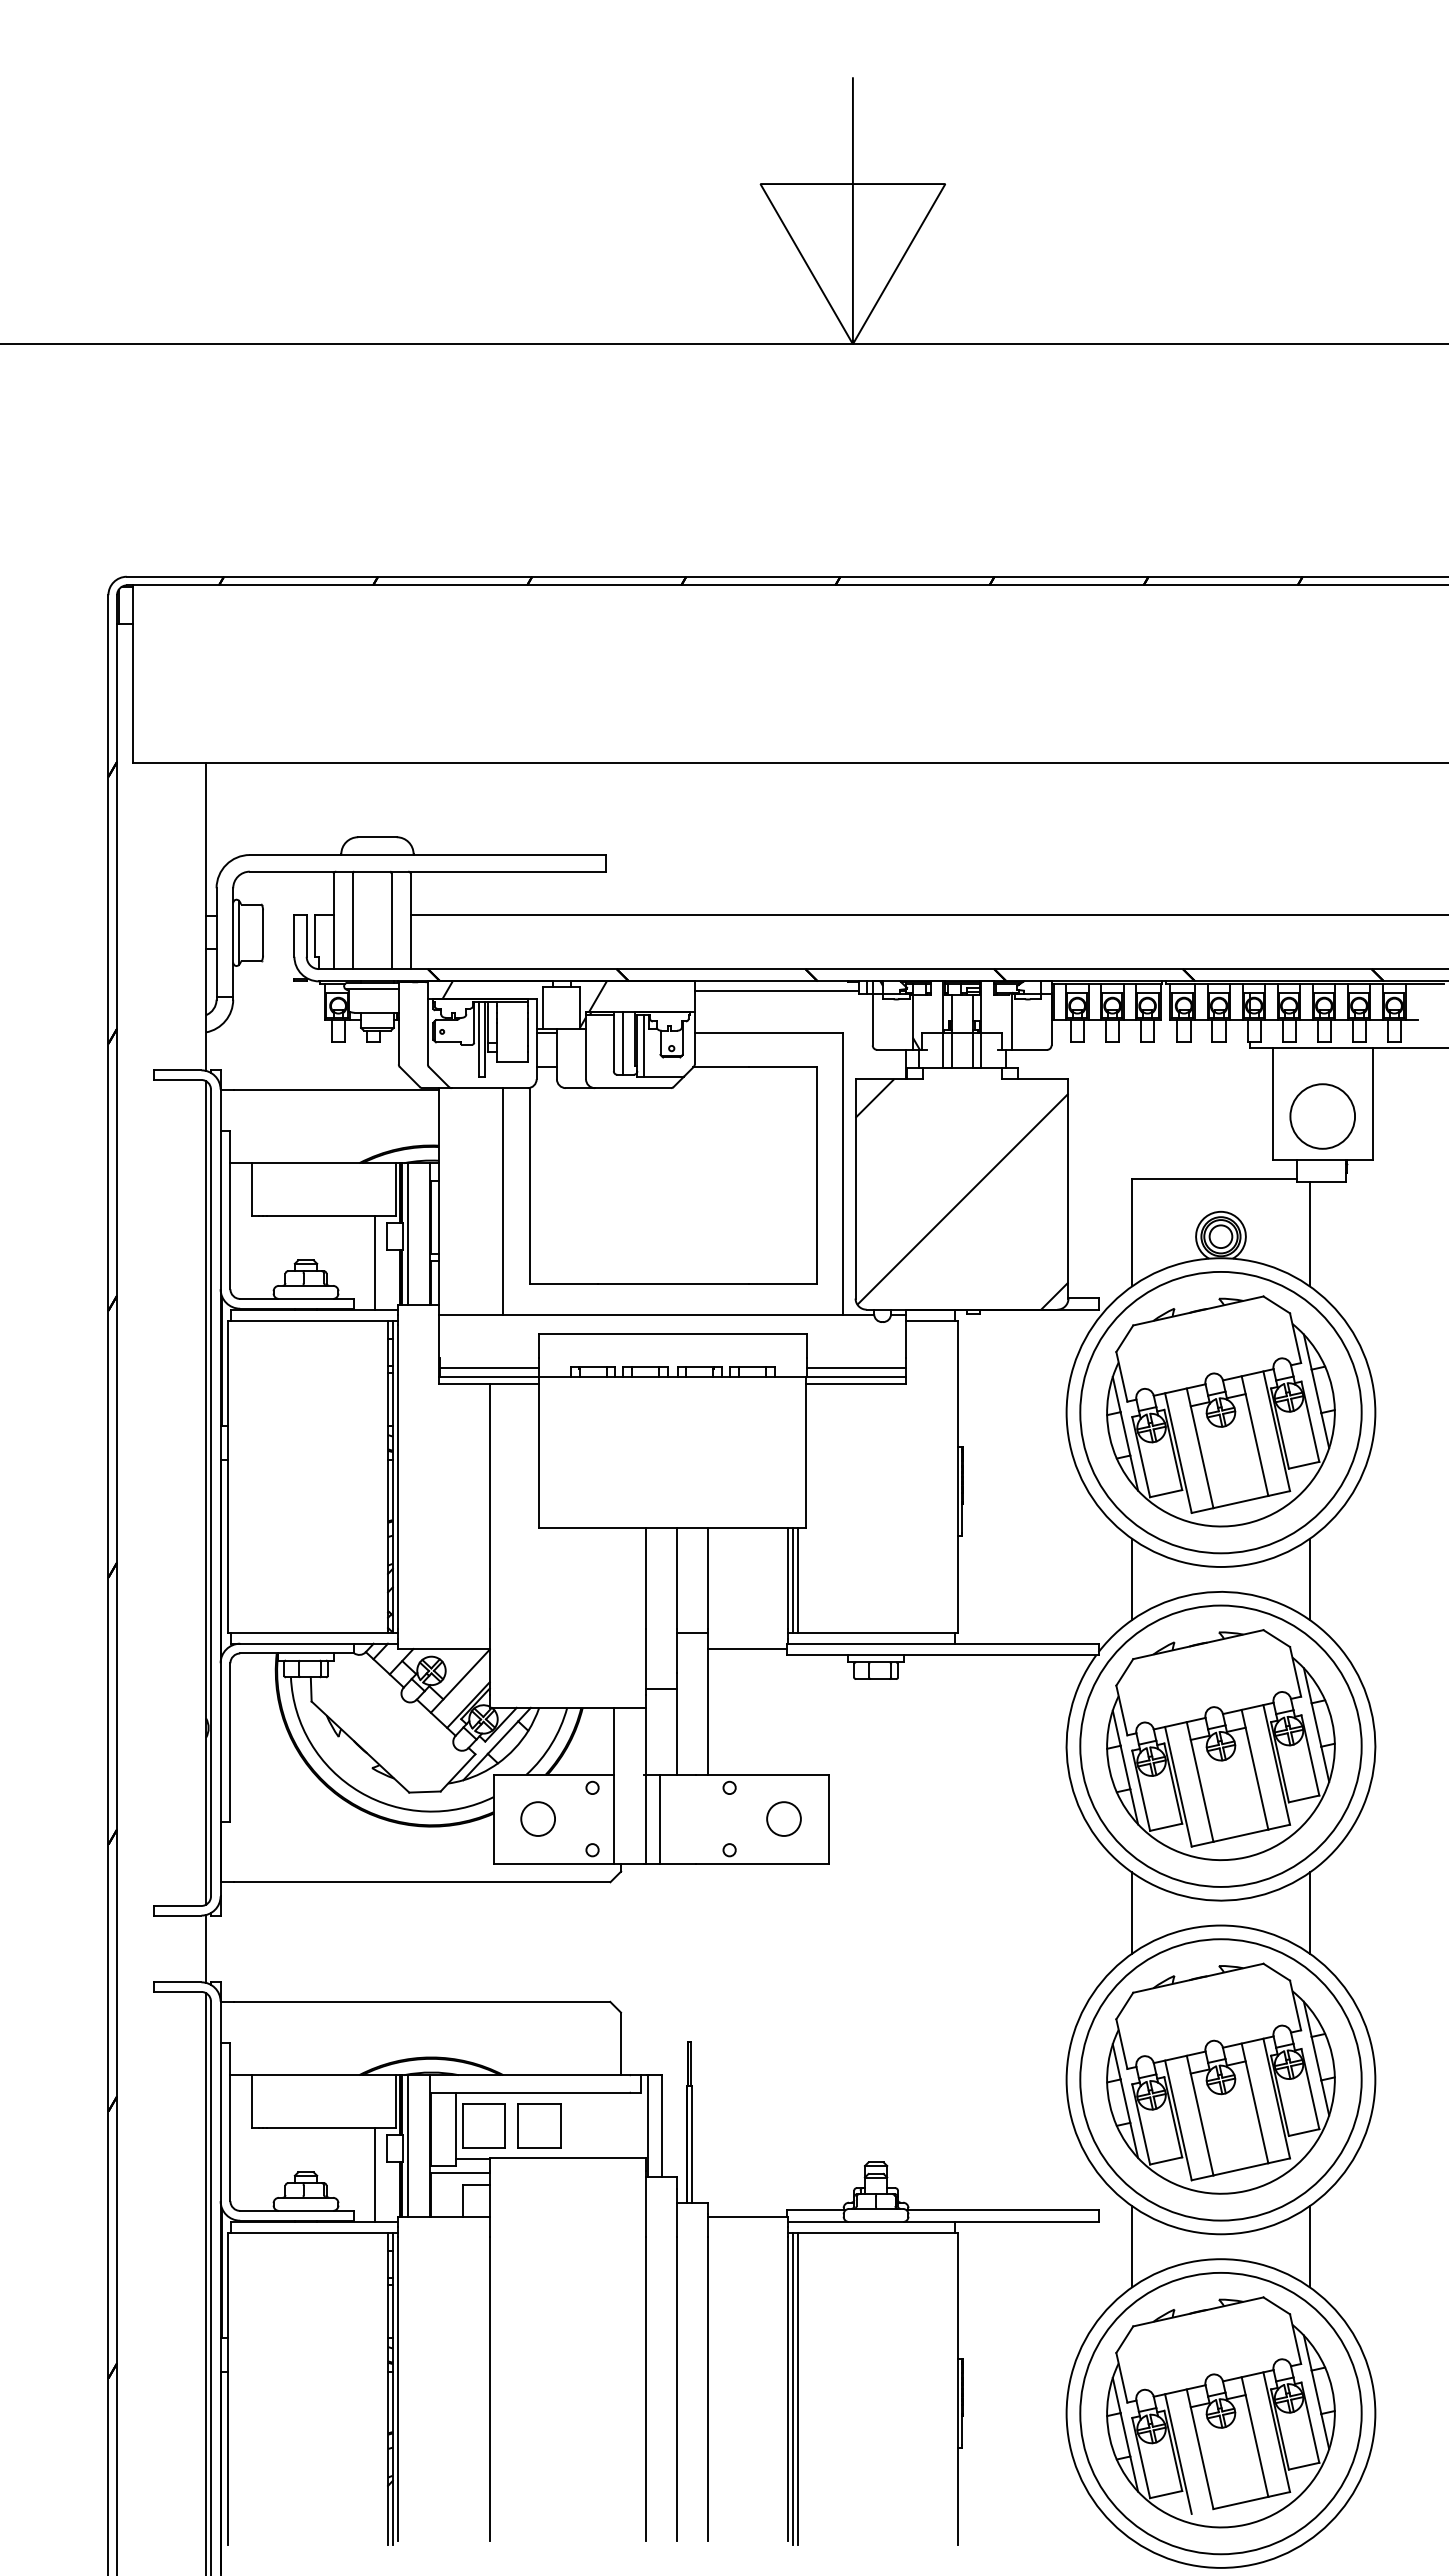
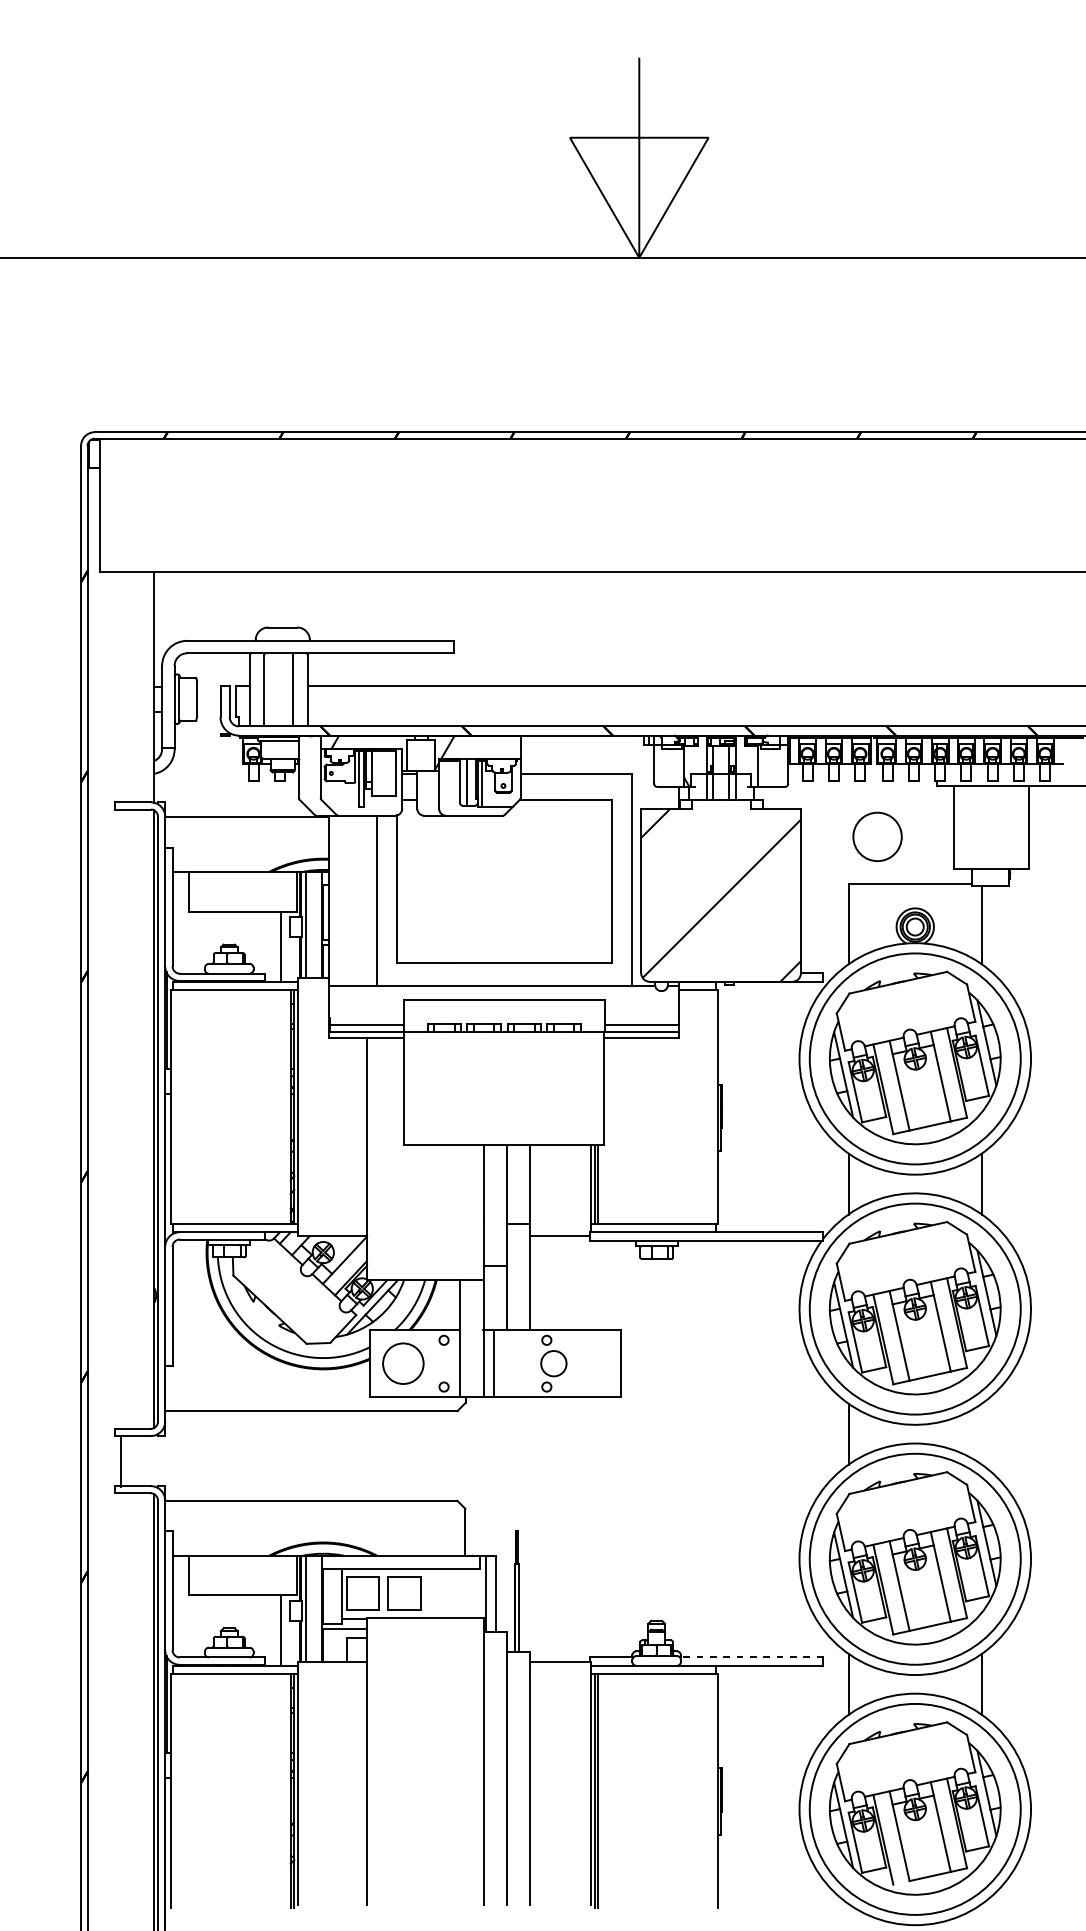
line: (776, 991) -> (581, 743), removed
circle: (1322, 1116) -> (877, 836), moved
circle: (537, 1818) -> (402, 1363), size x1.6
circle: (783, 1818) -> (553, 1363), moved
line: (1309, 1912) -> (981, 1433), removed
line: (206, 1948) -> (120, 1460), moved
line: (1002, 2210) -> (751, 1657), solid -> dashed

